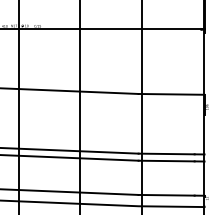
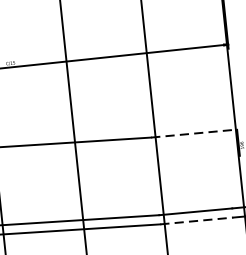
line: (171, 94) -> (194, 133), solid -> dashed
line: (167, 161) -> (198, 221), solid -> dashed

